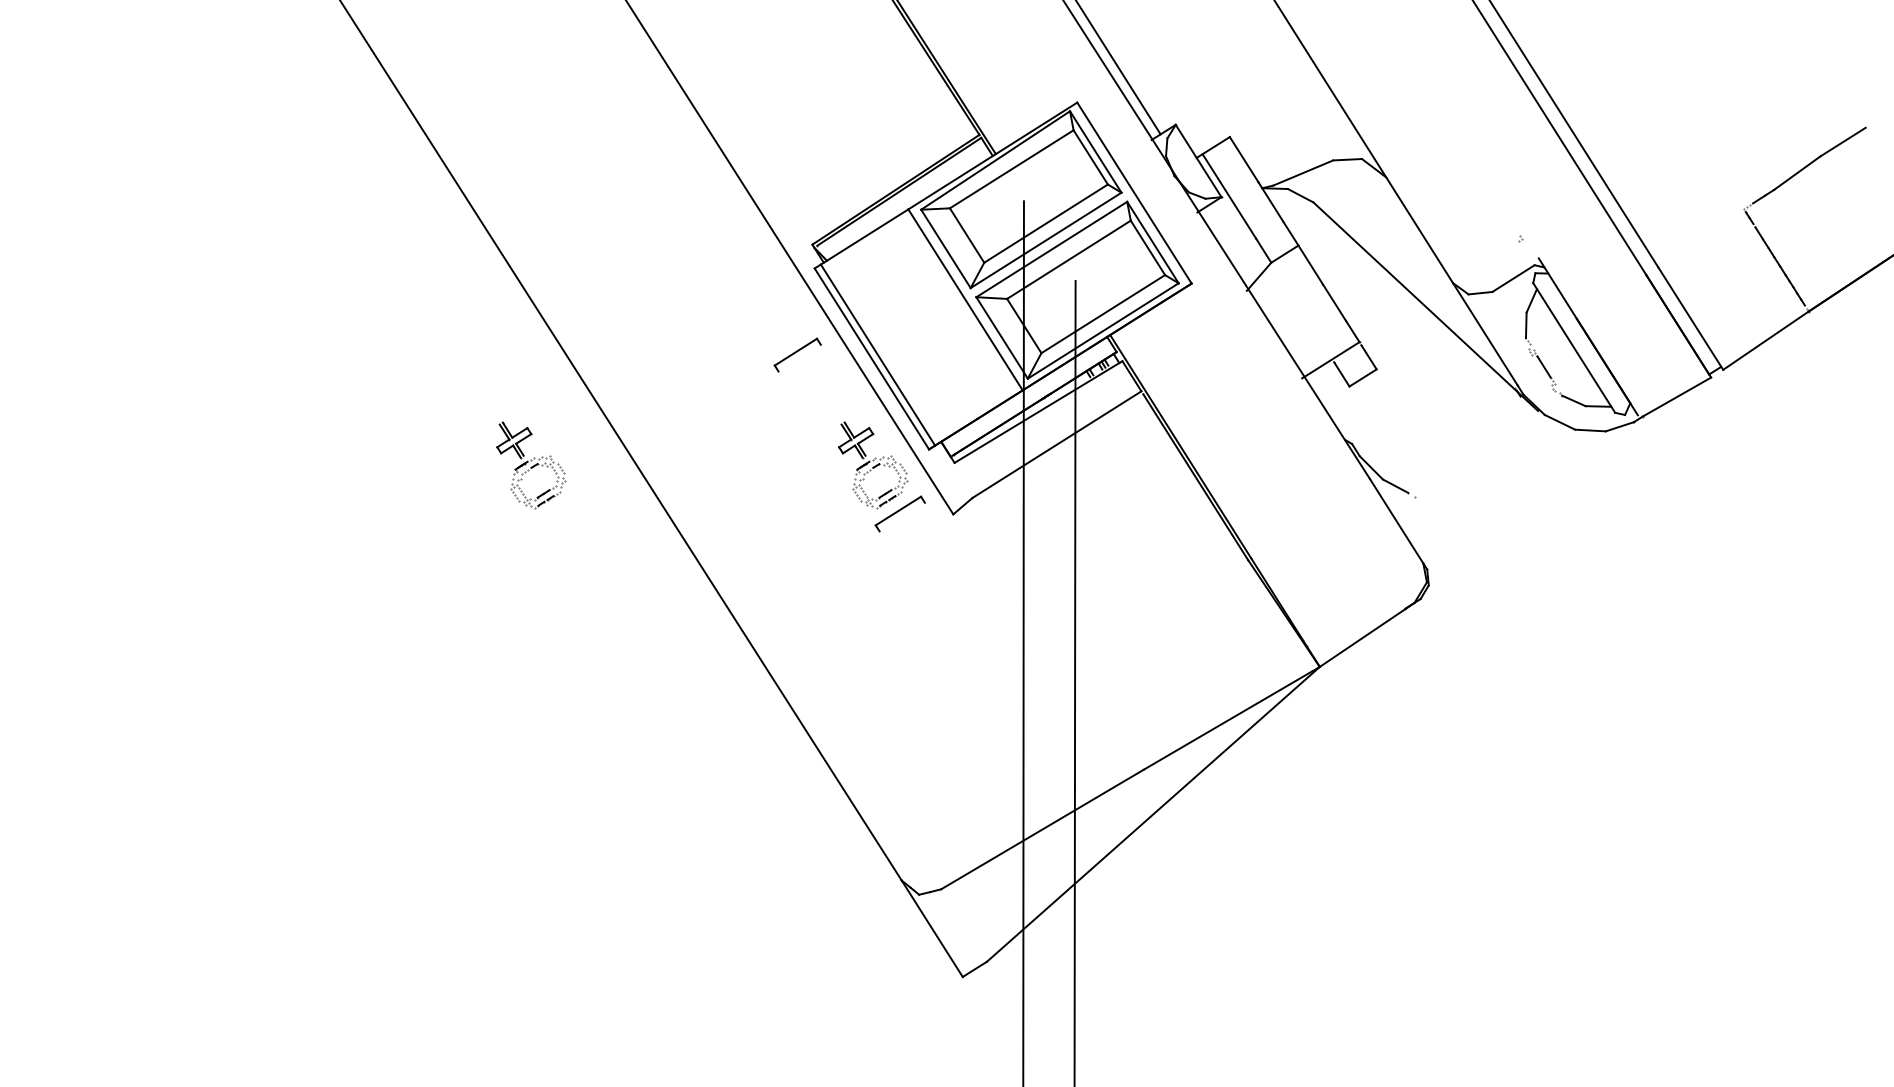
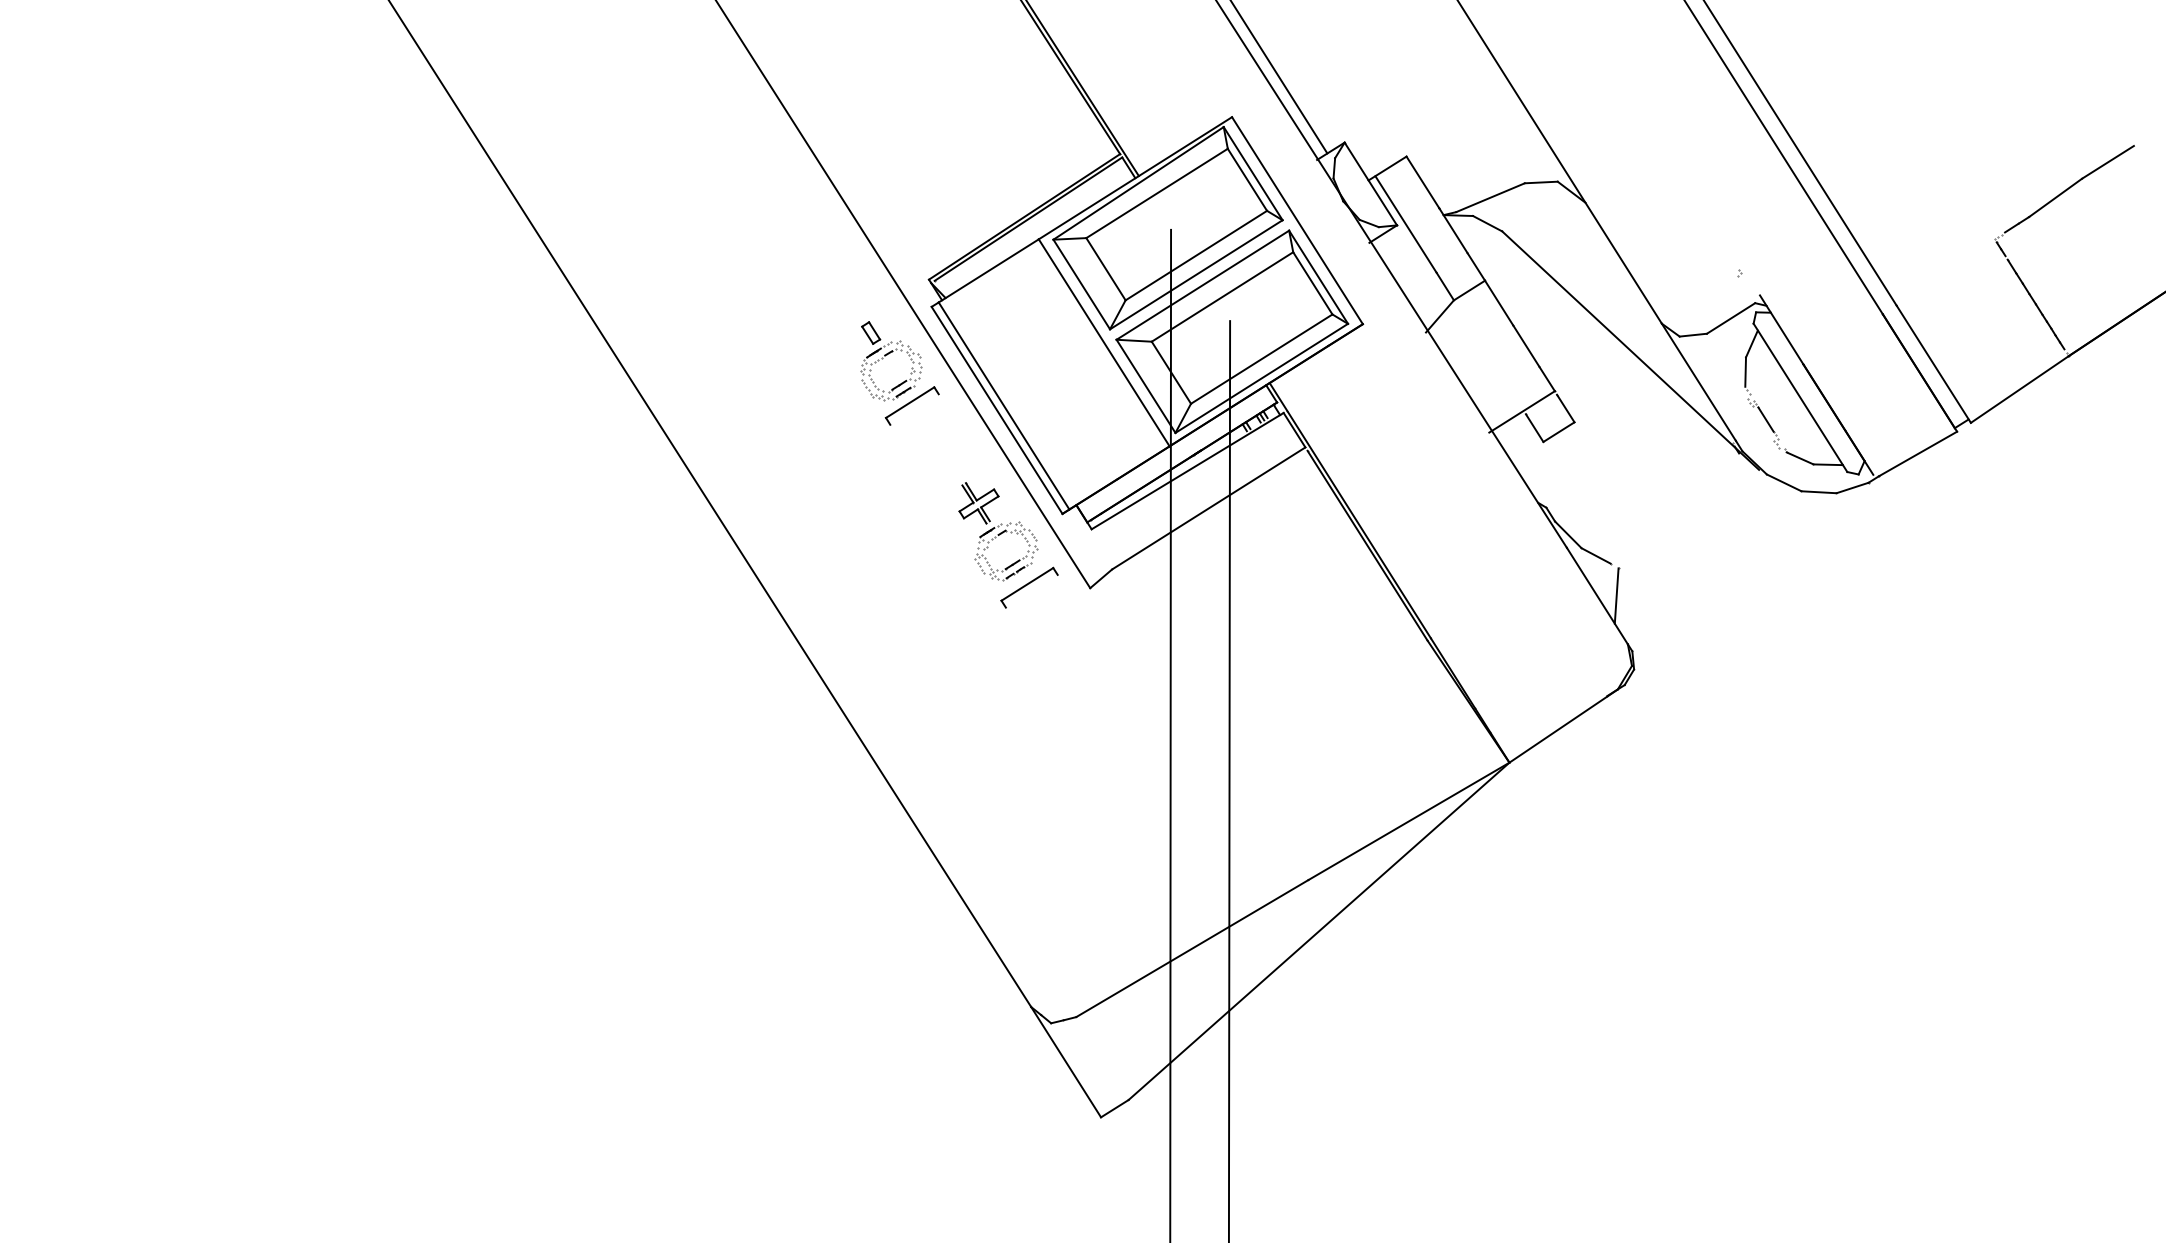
part: (776, 310) -> (887, 355), added
part: (531, 464) -> (607, 531), removed
line: (1413, 520) -> (1616, 595), added

